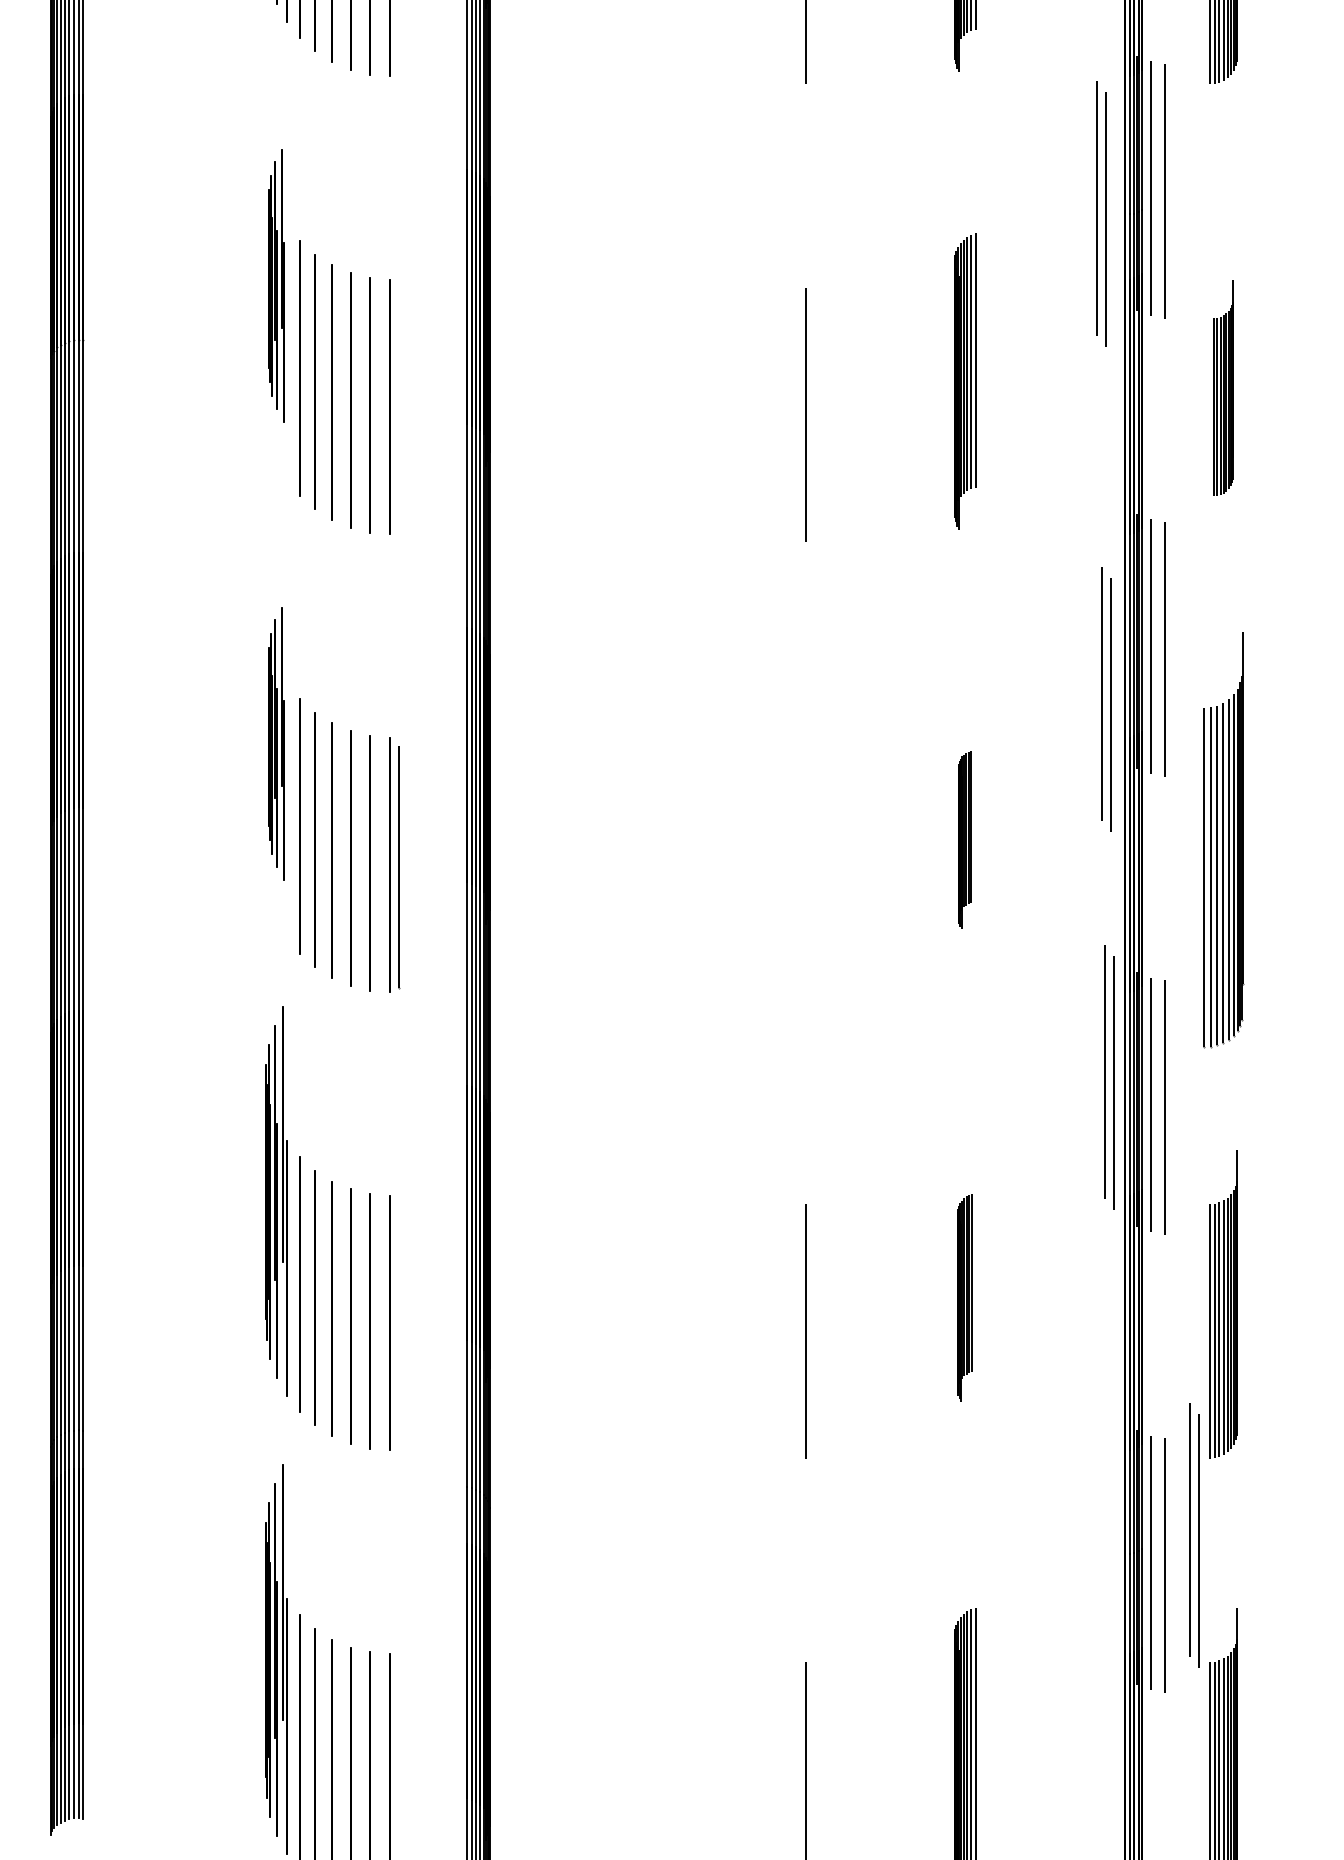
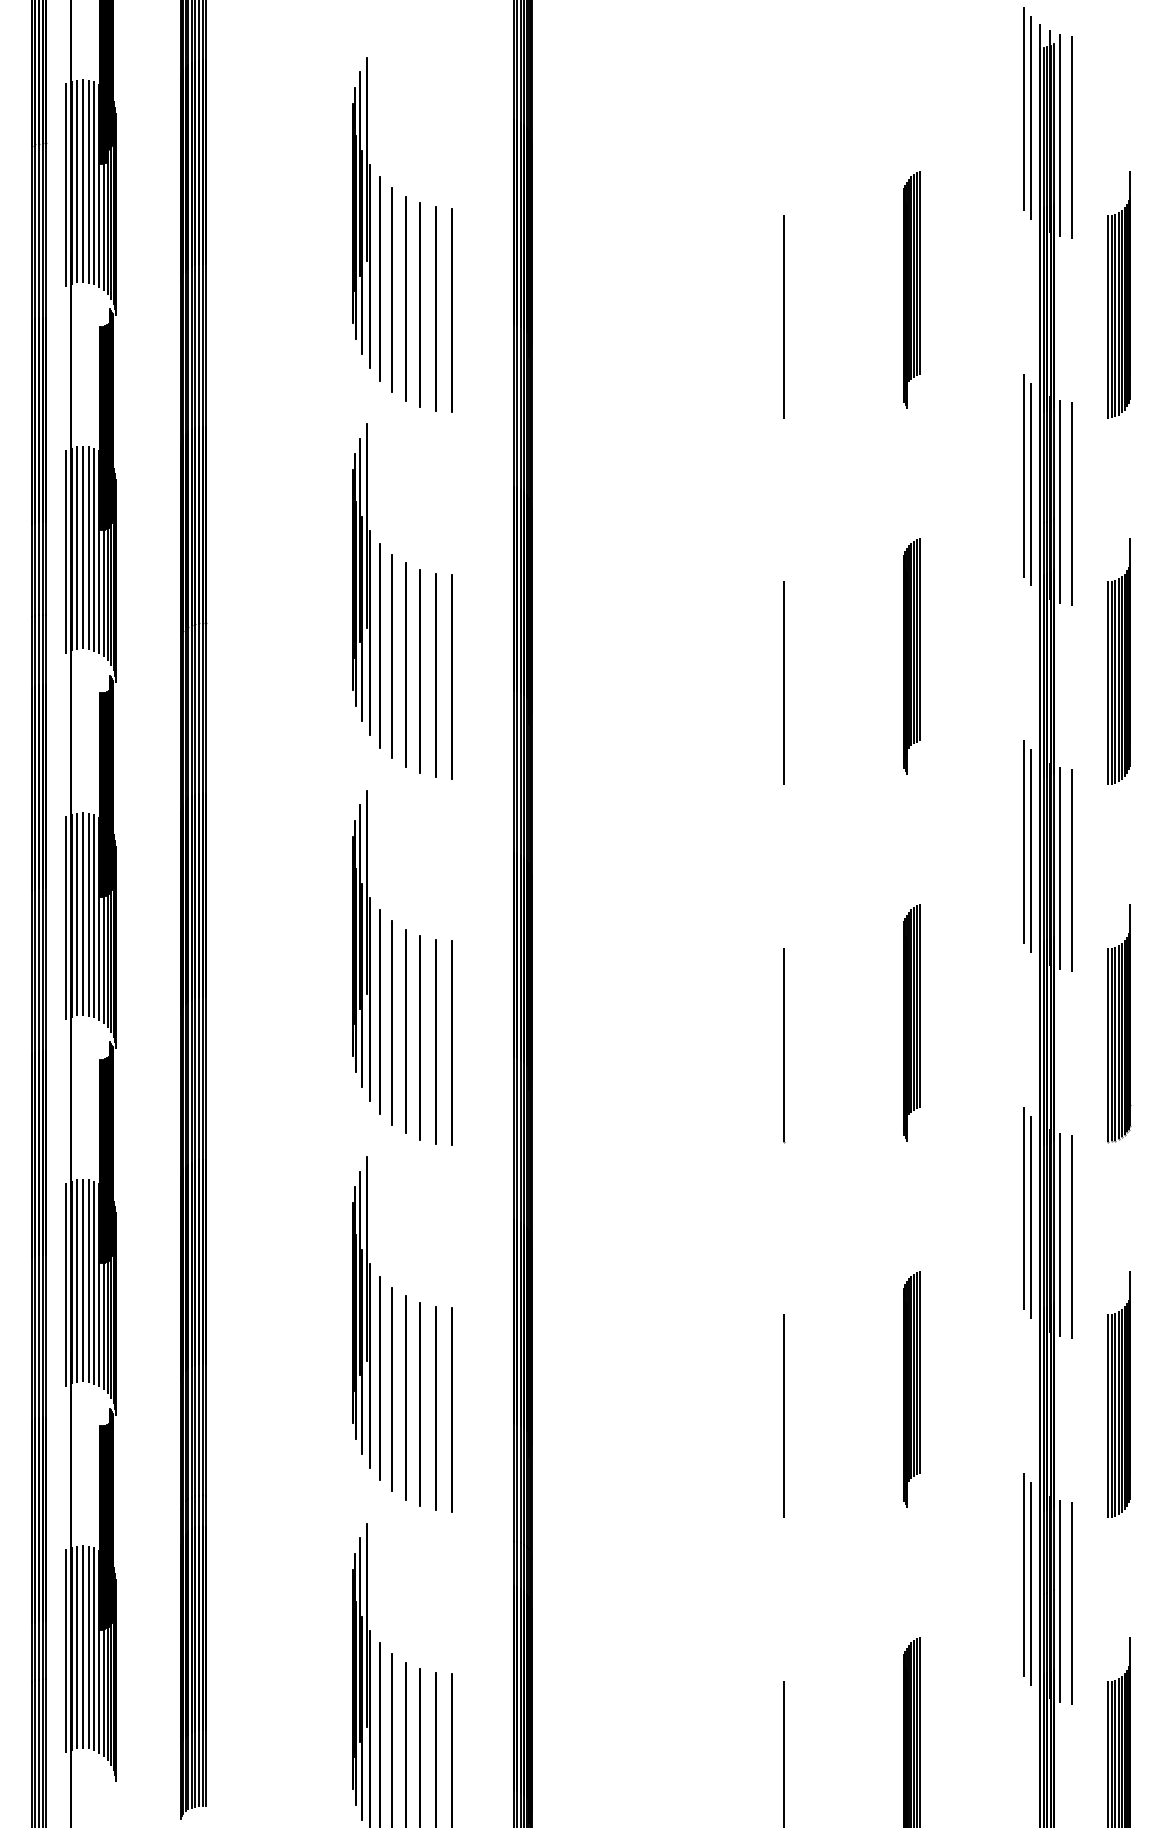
part: (1101, 213) -> (1027, 479), moved
part: (277, 285) -> (361, 579), size x1.43
part: (1223, 388) -> (1118, 661), size x1.43
part: (1106, 699) -> (1027, 846), moved
part: (277, 743) -> (361, 945), size x1.43
part: (964, 839) -> (911, 1022), size x1.67
part: (1224, 840) -> (1119, 1023), size x0.71
line: (399, 867) -> (784, 1045), moved
part: (964, 1297) -> (911, 1389), size x1.43
part: (1194, 1535) -> (1027, 1579), moved

